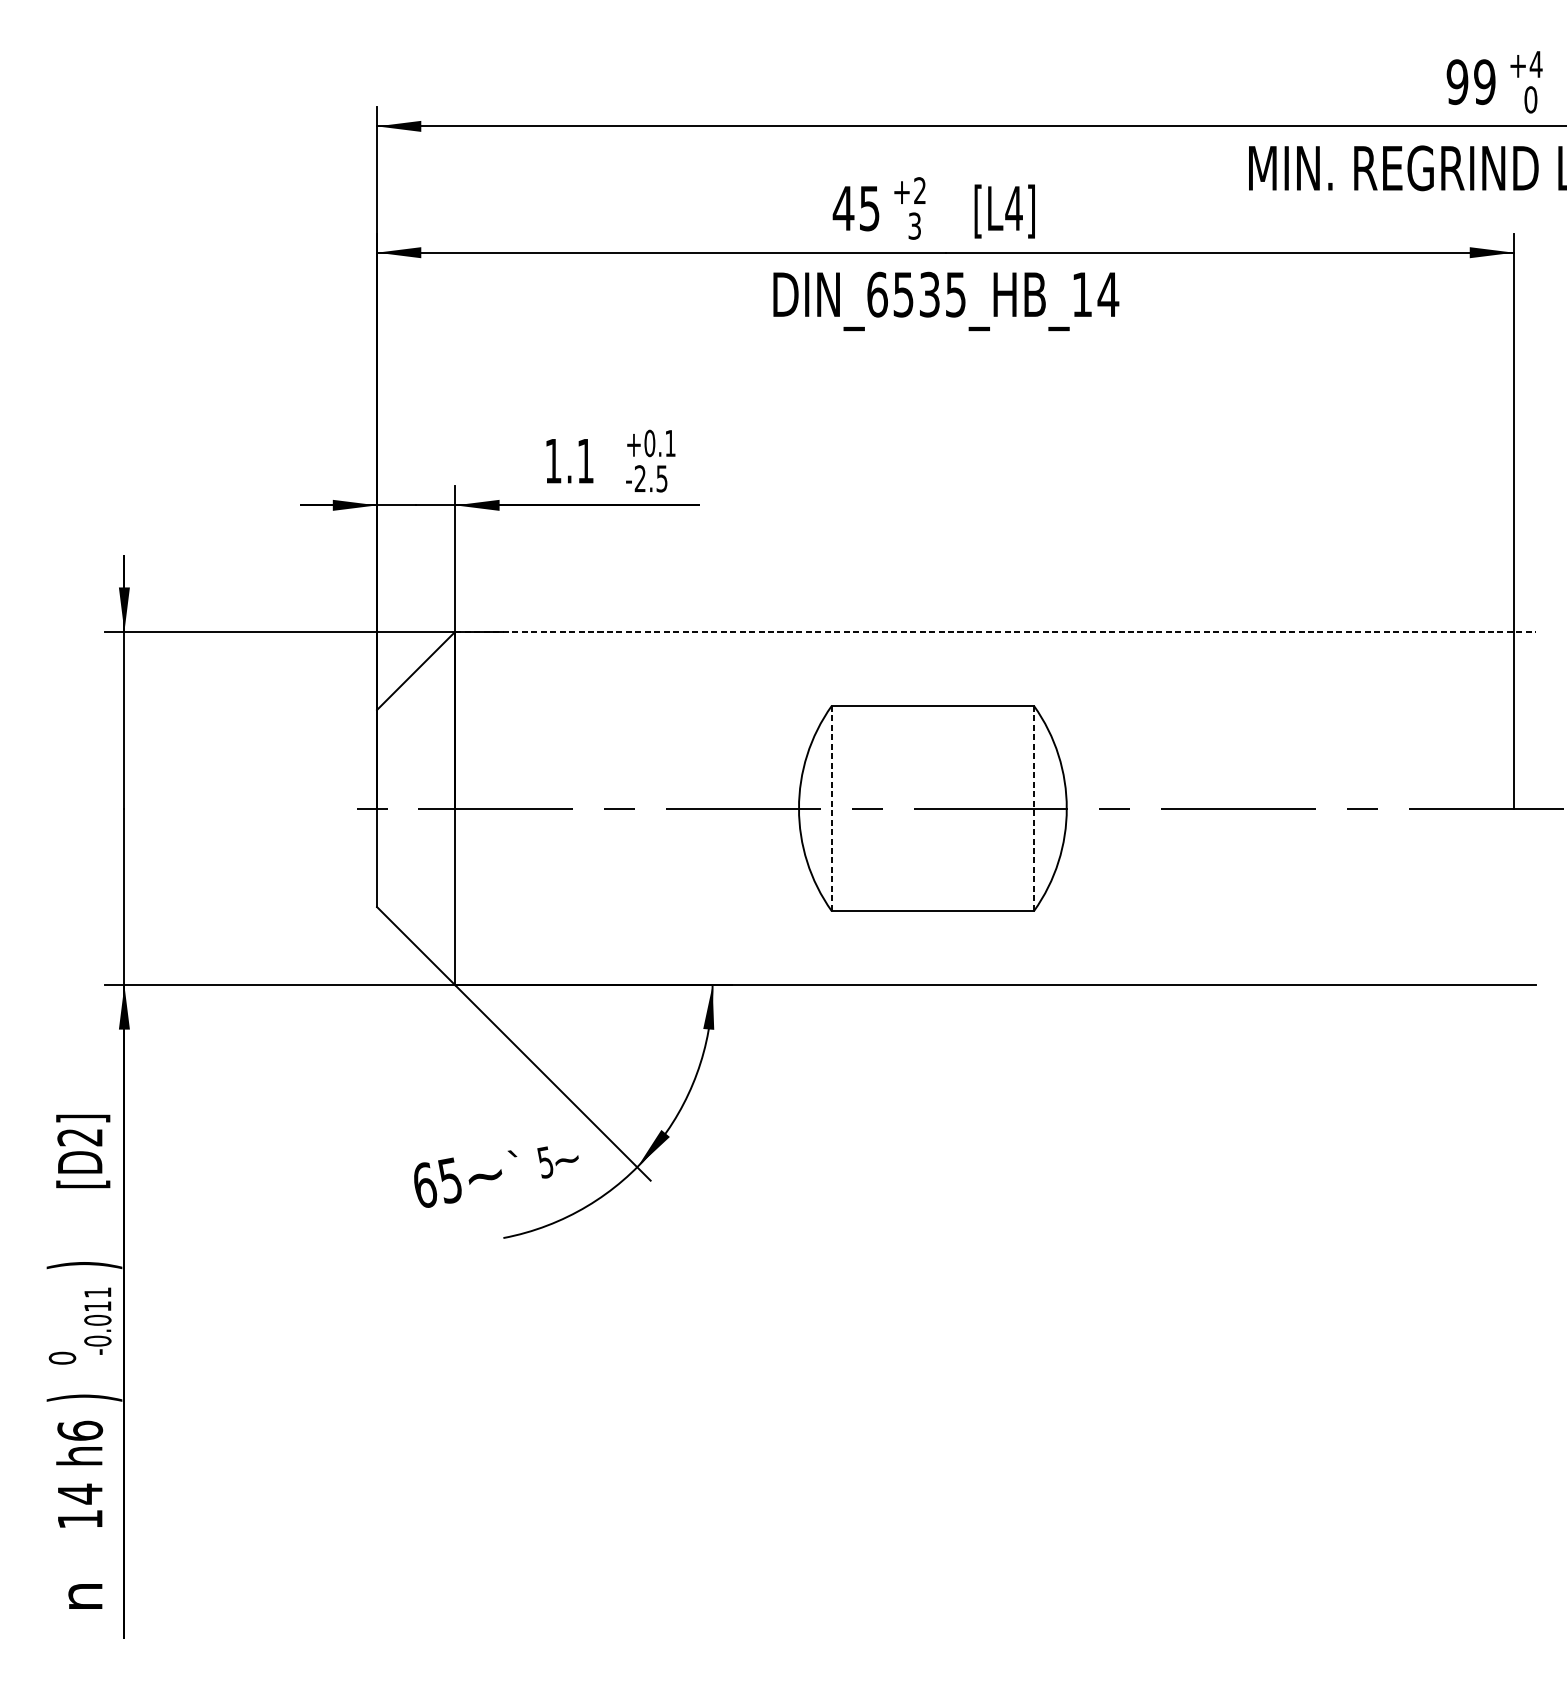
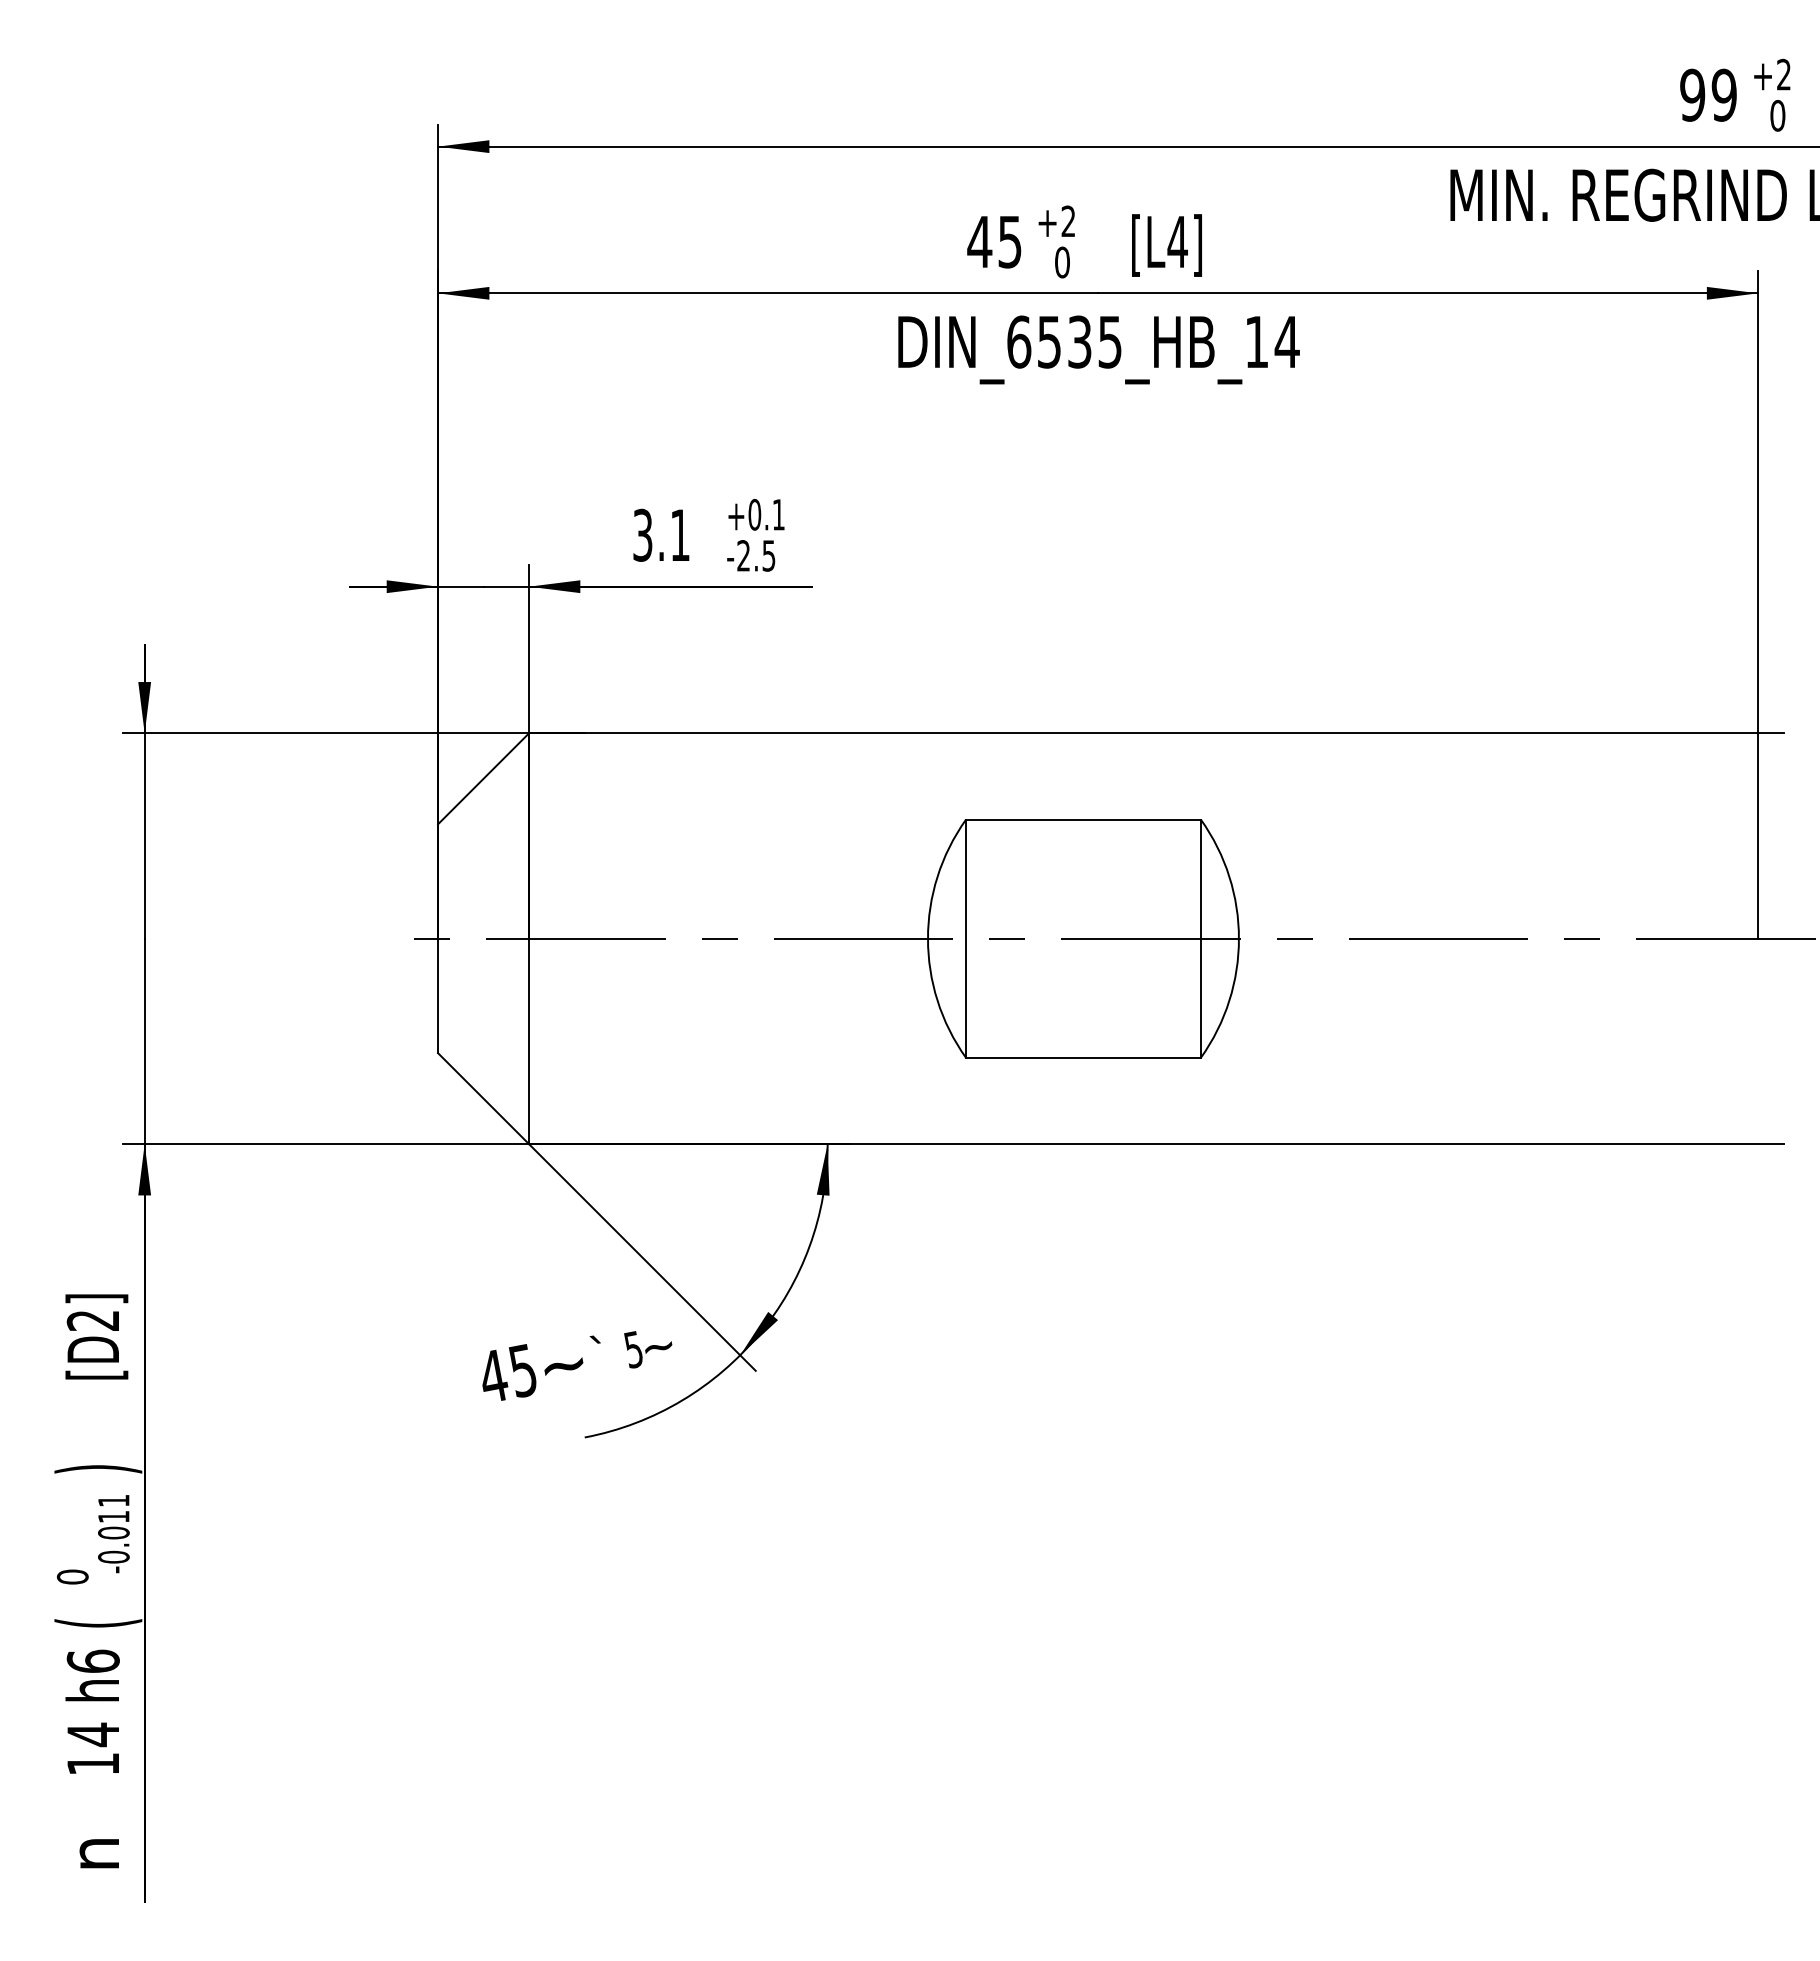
text: (1535, 64) -> (1783, 74), +4 -> +2
text: (914, 226) -> (1062, 262), 3 -> 0
text: (553, 460) -> (642, 534), 1.1 -> 3.1
line: (995, 631) -> (1156, 733), dashed -> solid
line: (832, 809) -> (966, 939), dashed -> solid
line: (1033, 809) -> (1200, 939), dashed -> solid
text: (425, 1184) -> (494, 1375), 65 -> 45
text: (84, 1398) -> (98, 1623), ) -> (

